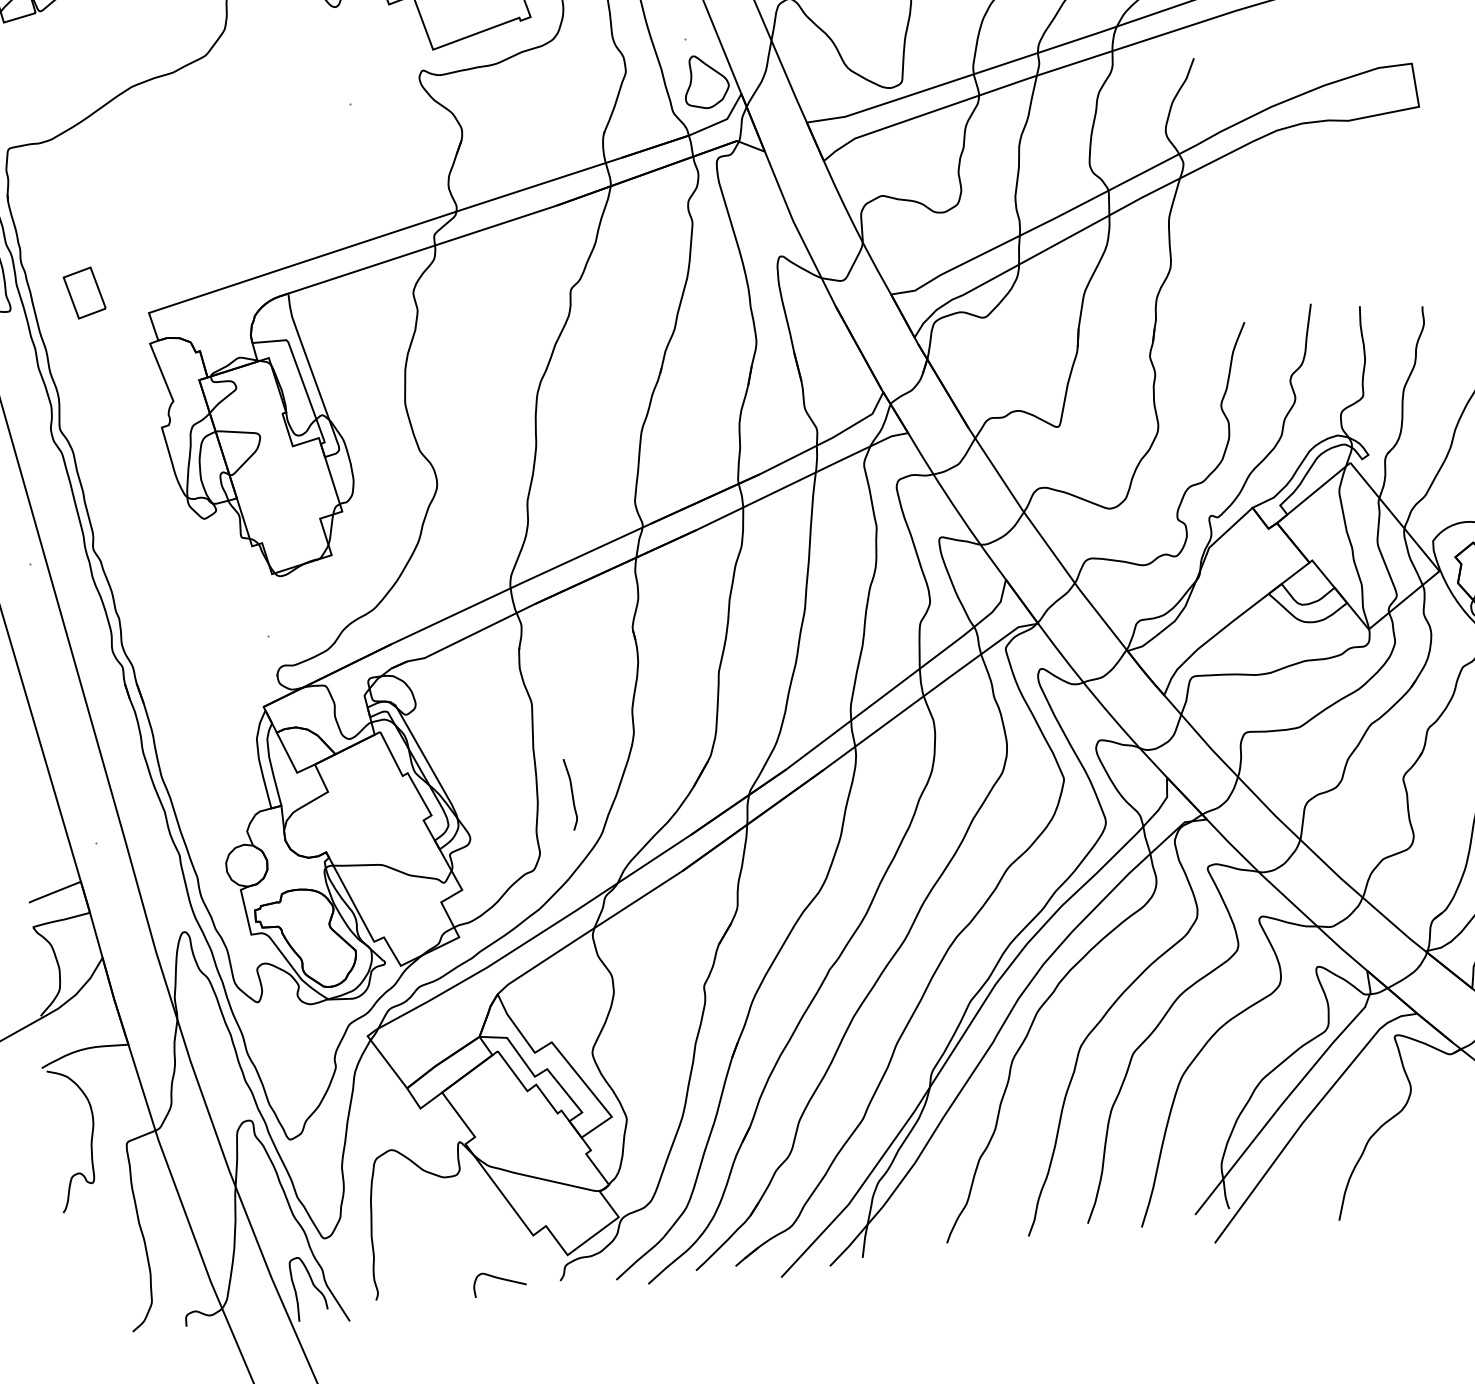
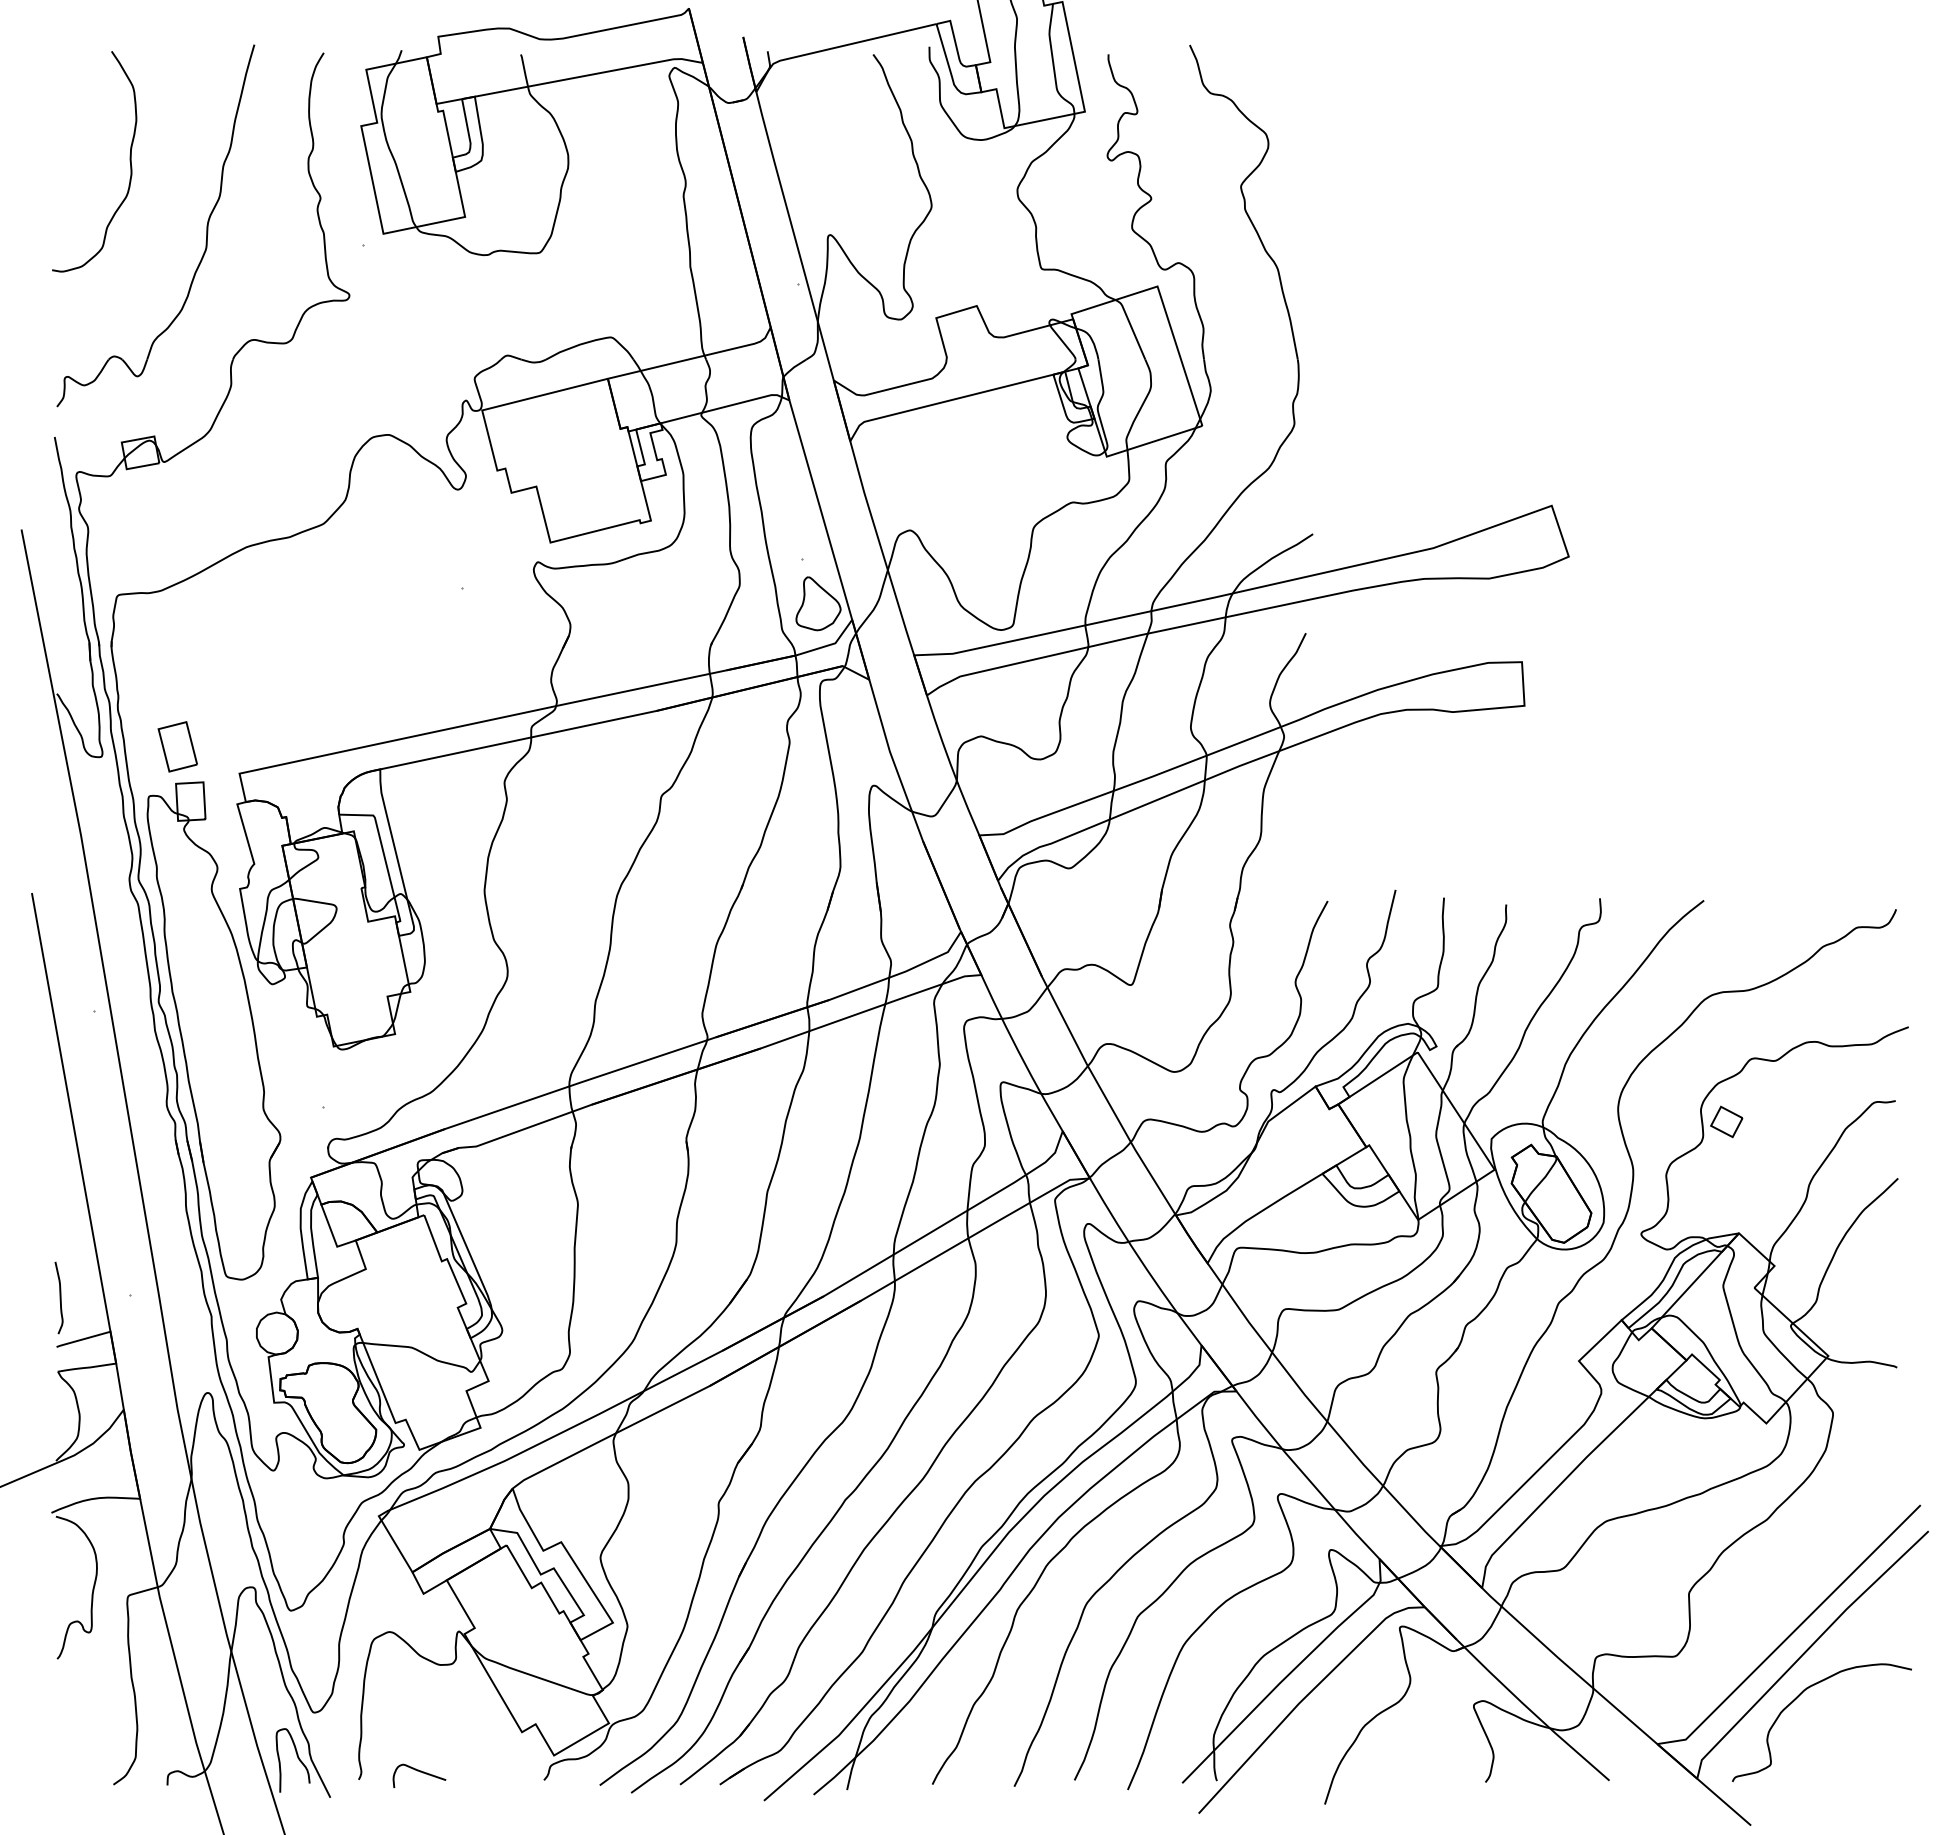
part: (150, 571) -> (213, 1030), added
curve: (571, 794) -> (59, 1297), moved
curve: (500, 1279) -> (420, 1772), moved

